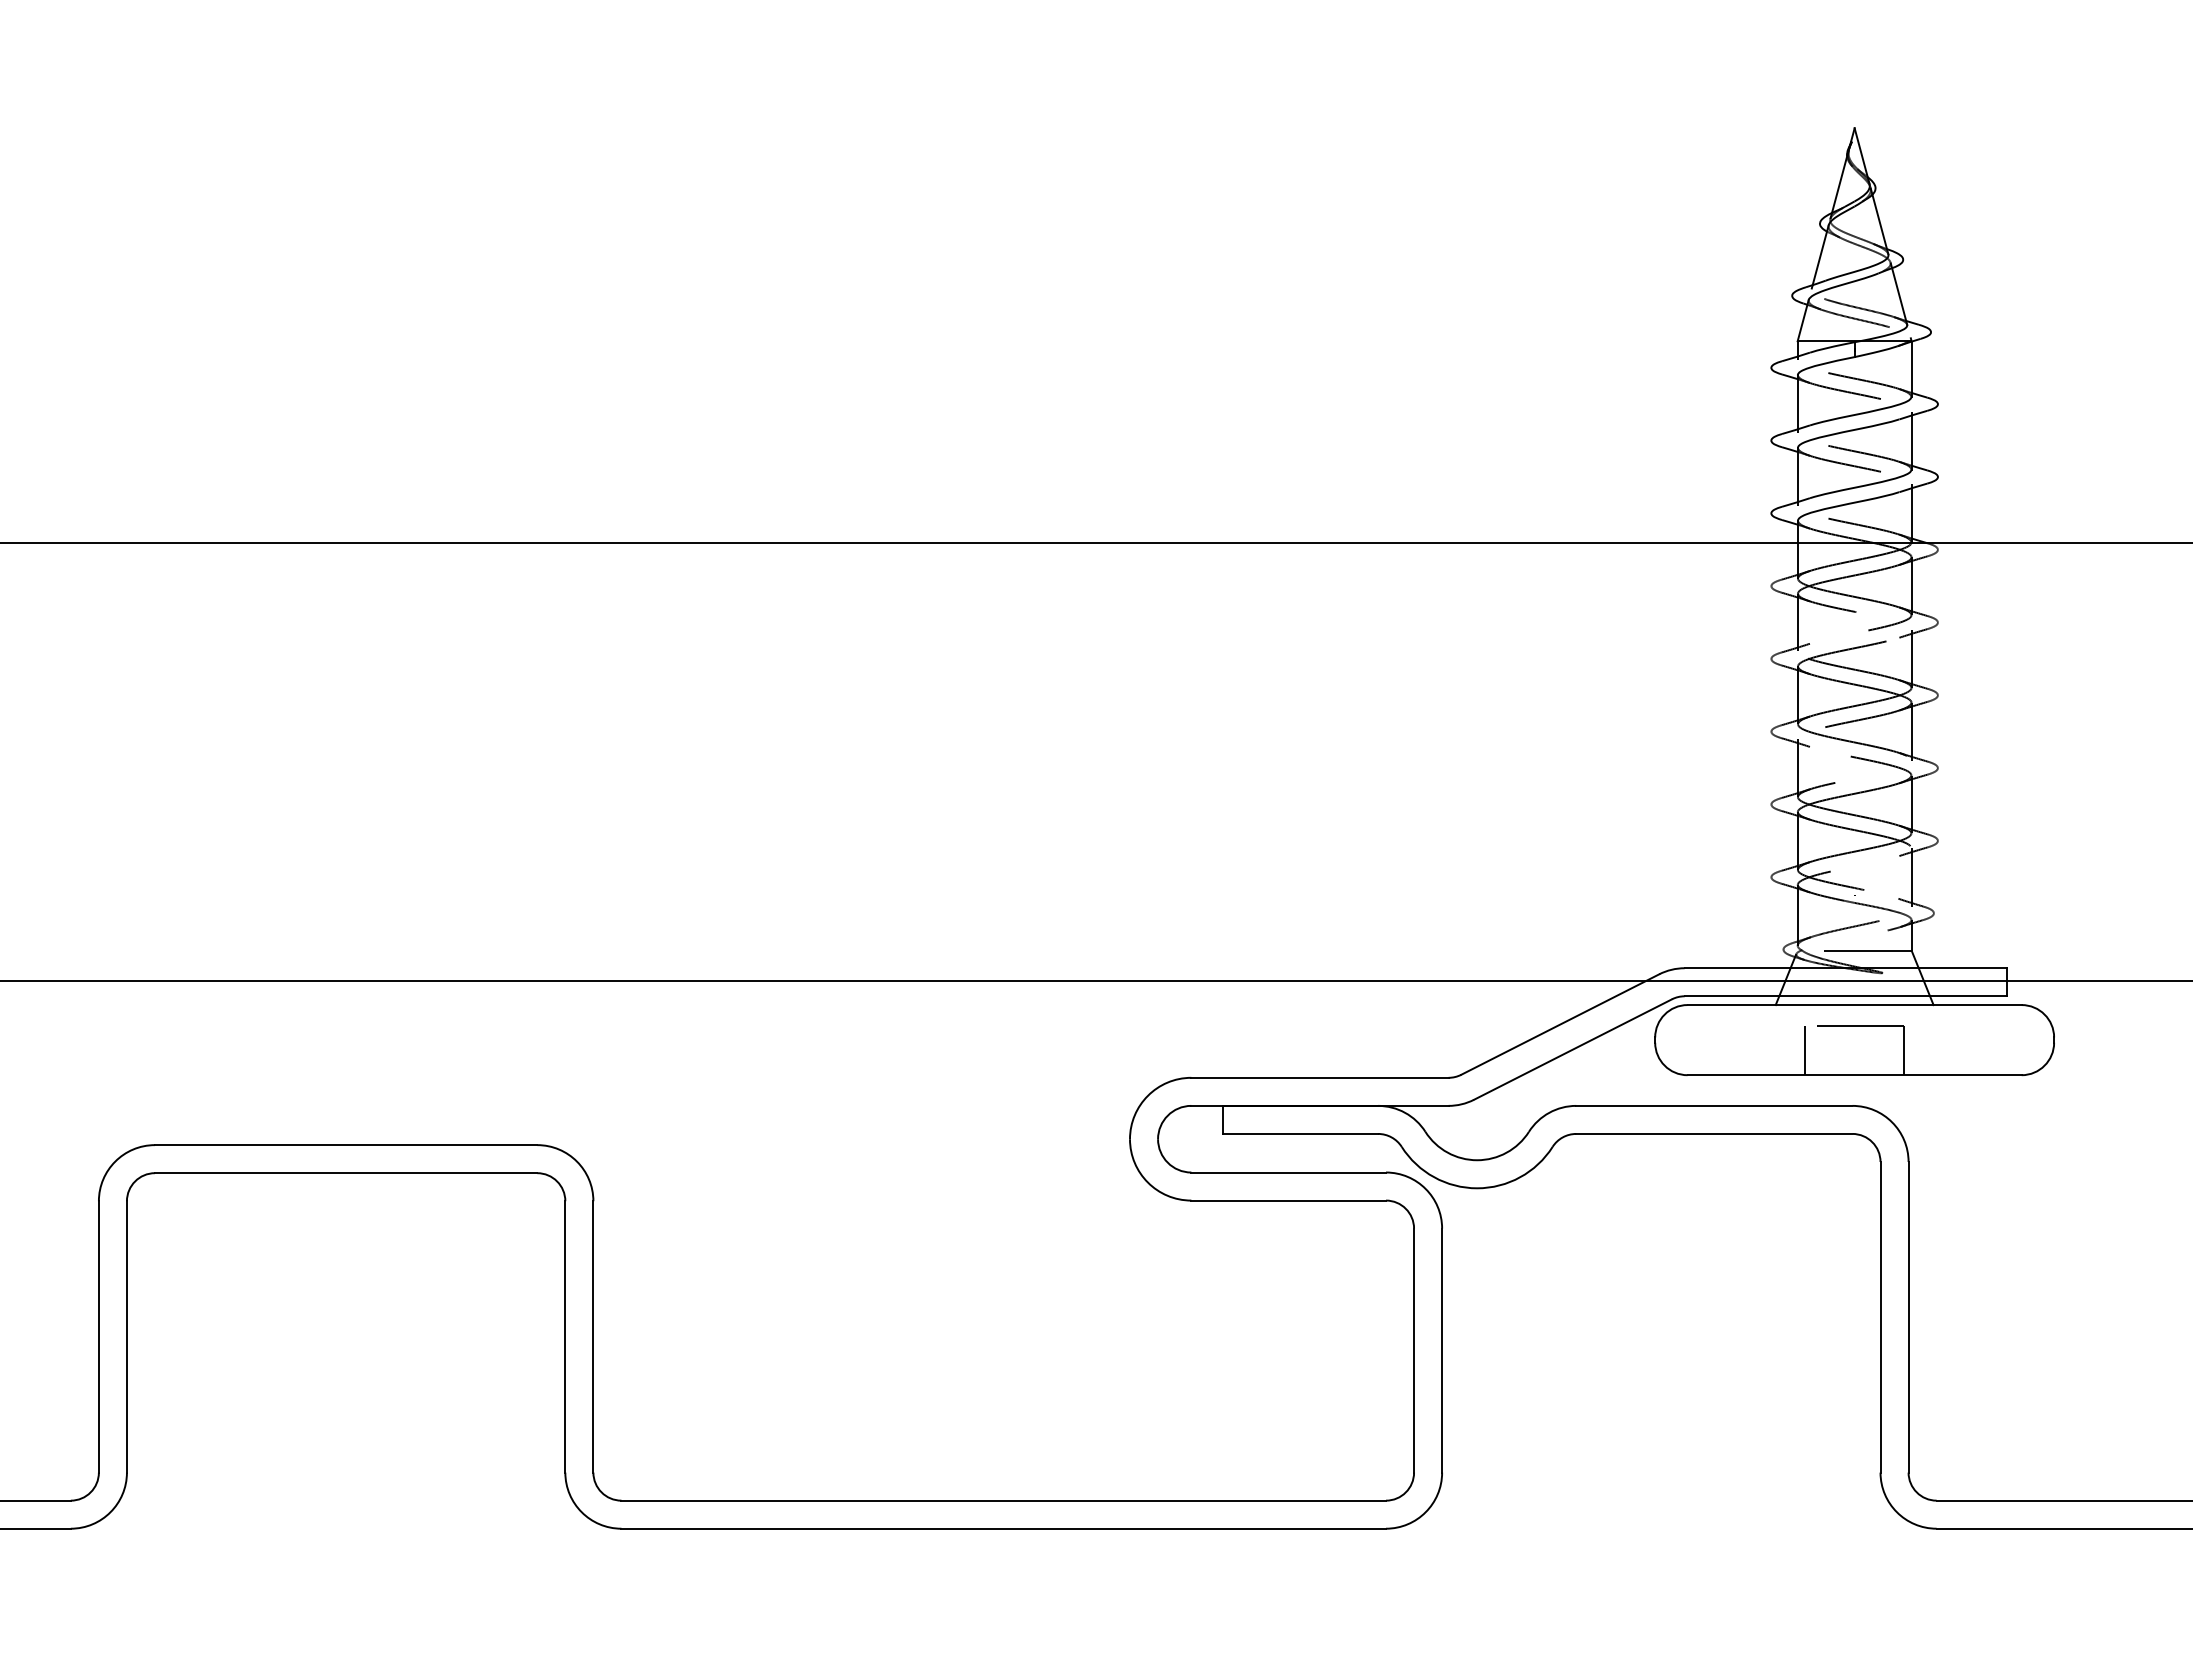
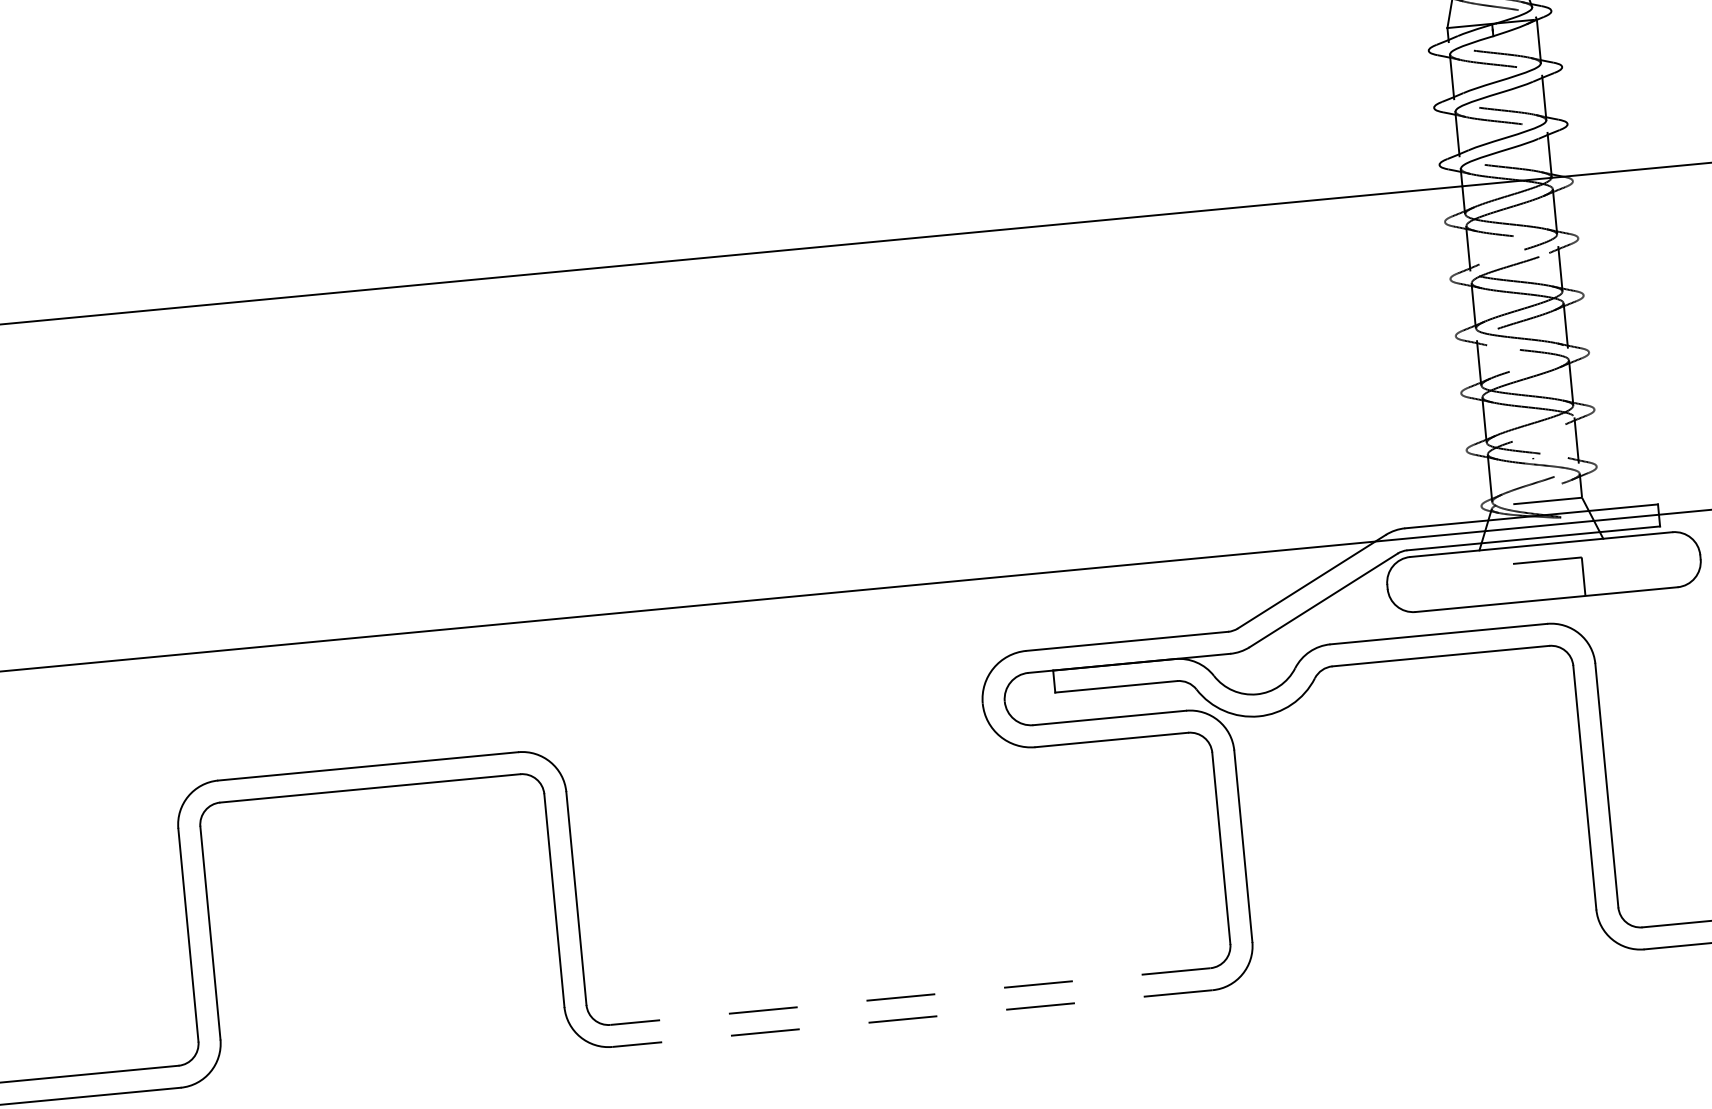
line: (1805, 1050) -> (1506, 583), removed
line: (1003, 1500) -> (910, 996), solid -> dashed
line: (1003, 1528) -> (912, 1018), solid -> dashed

